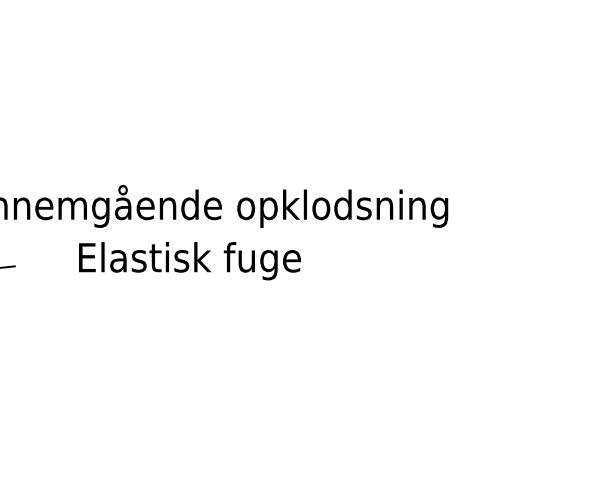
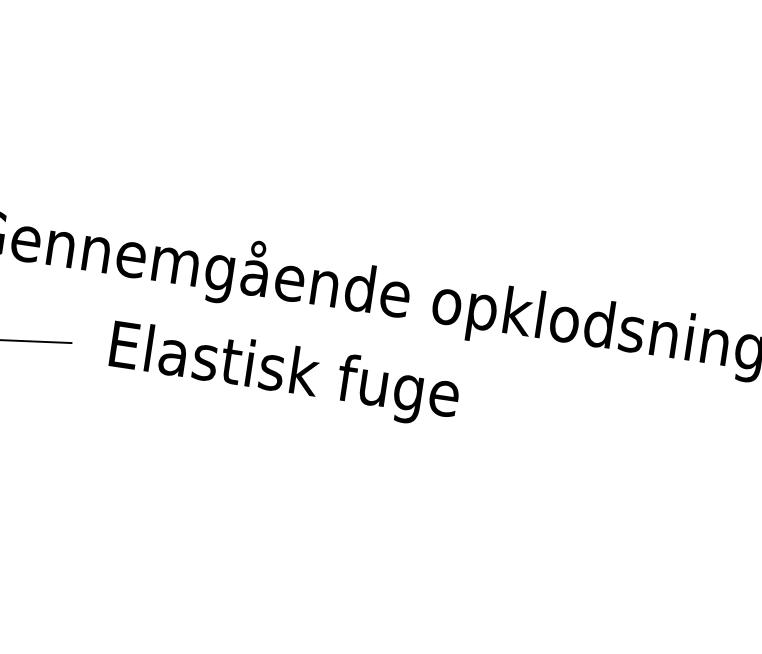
text: (189, 261) -> (283, 374), moved

